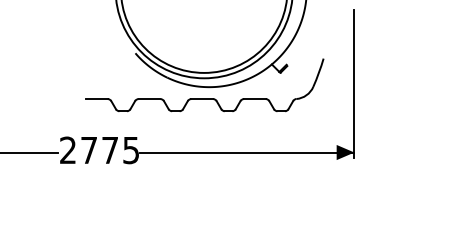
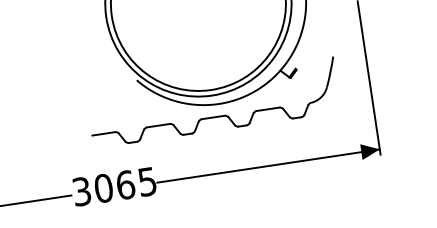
text: (89, 150) -> (104, 188), 2775 -> 3065

